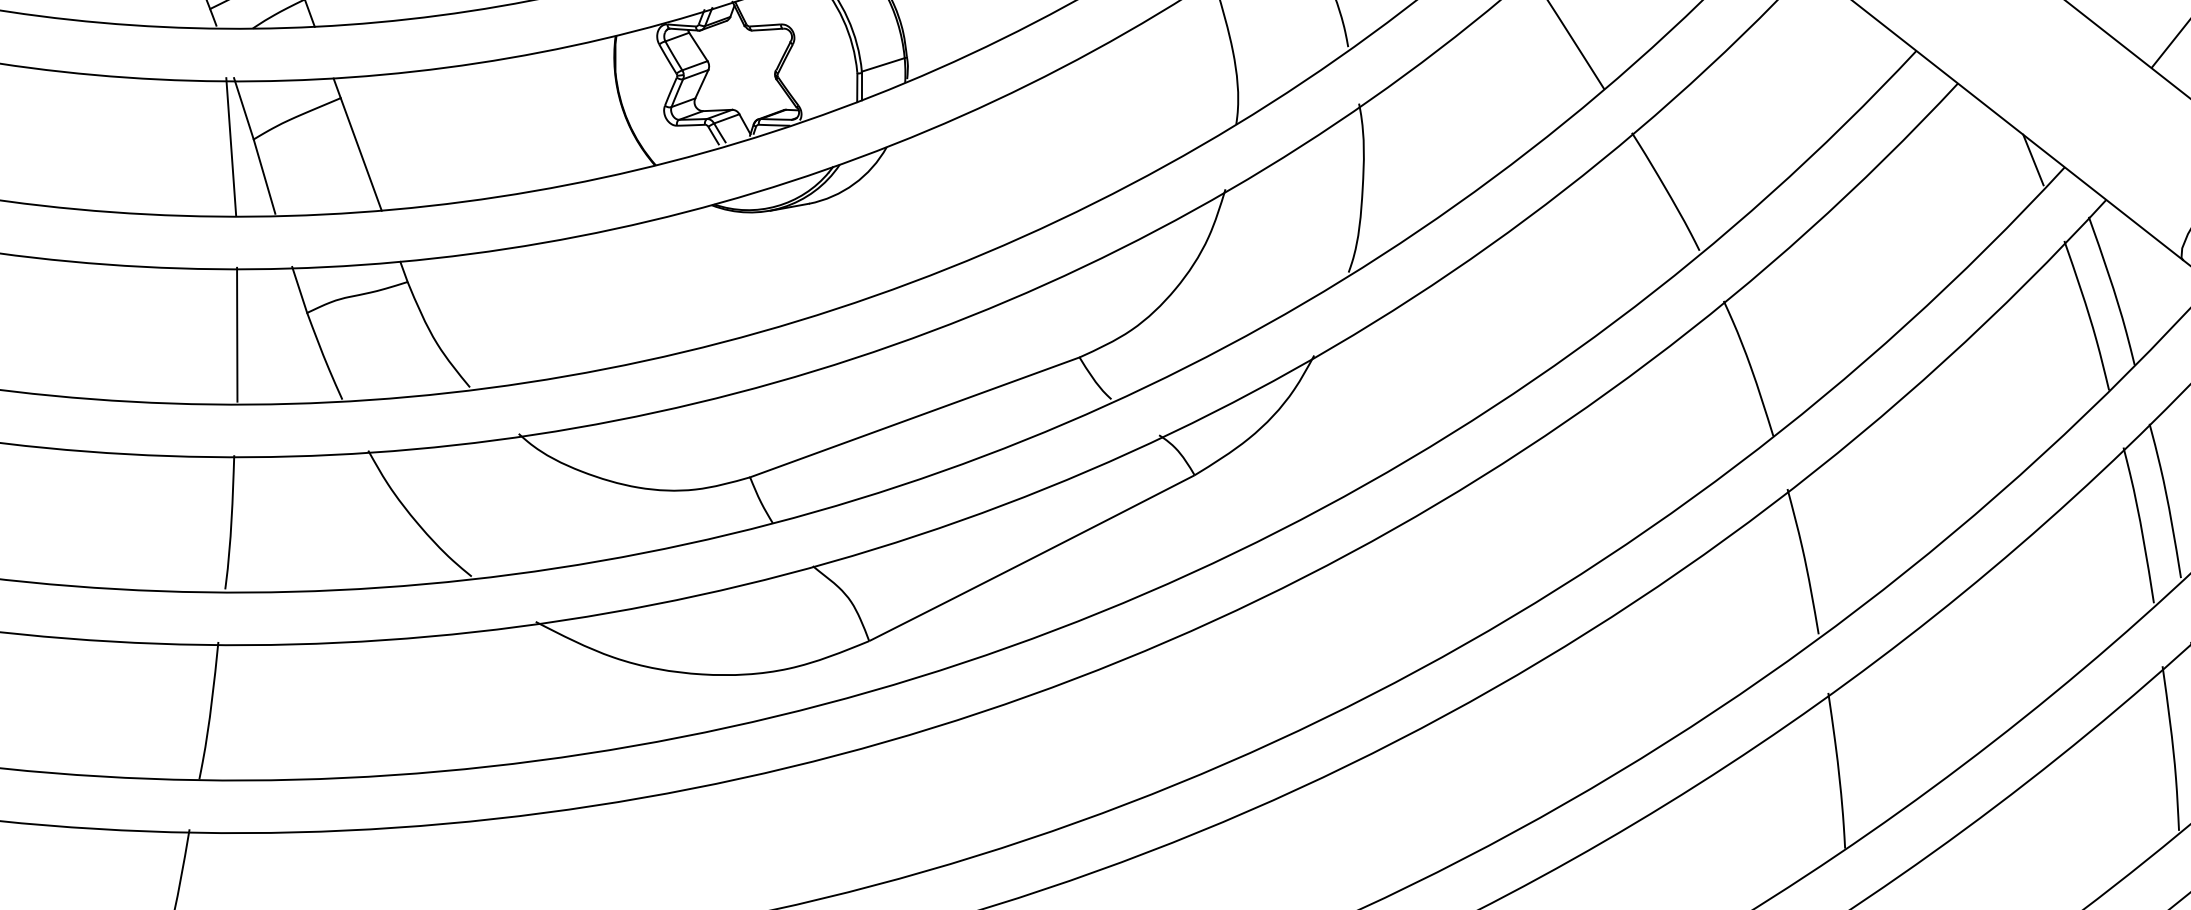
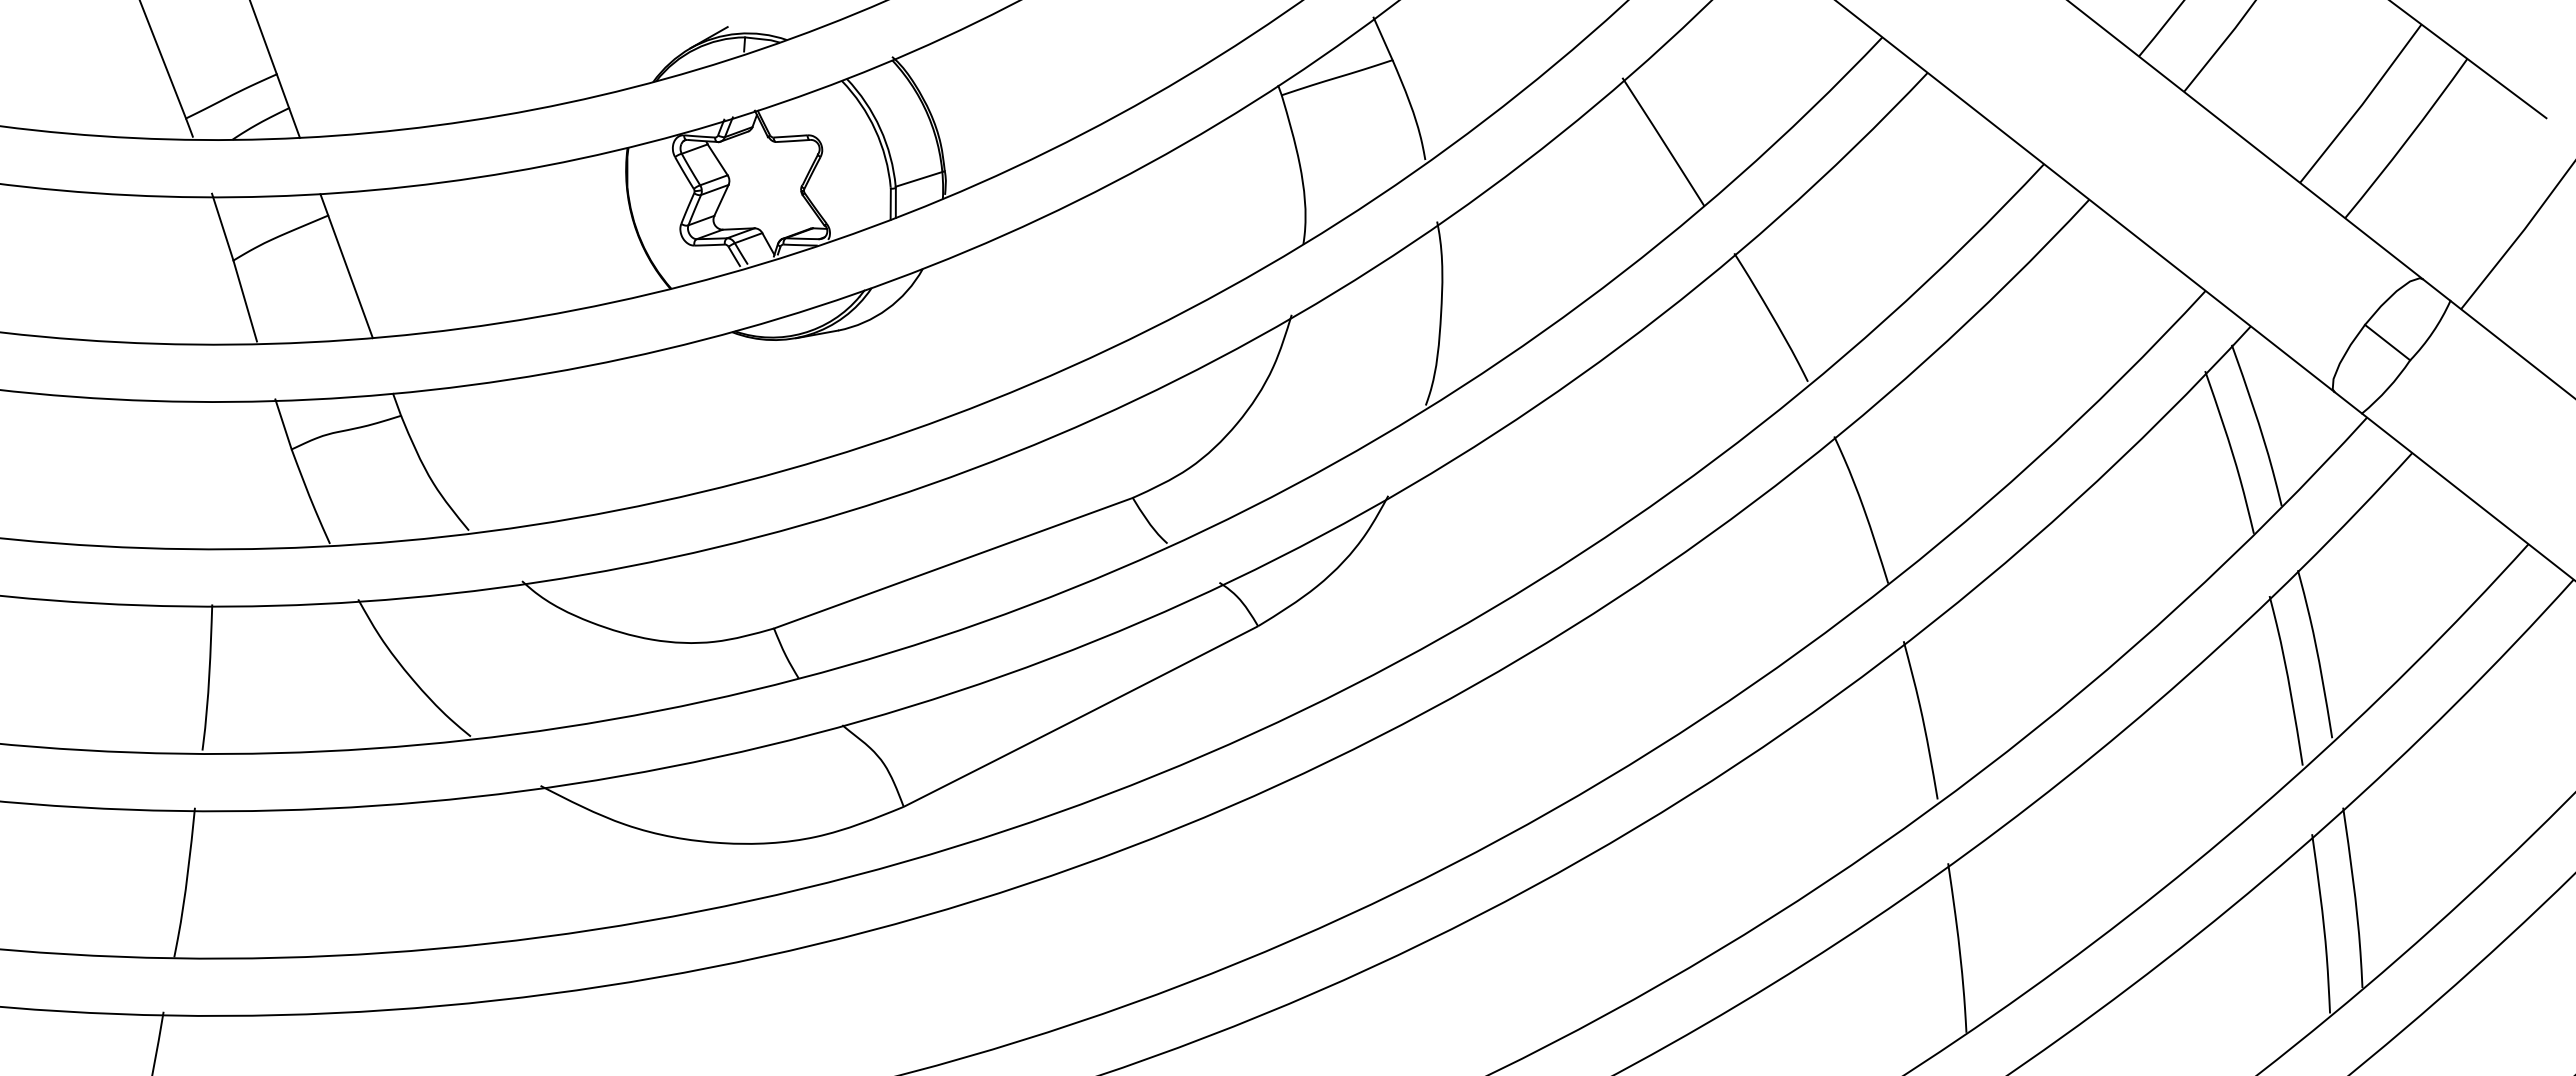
line: (230, 146) -> (208, 268), removed
line: (2033, 159) -> (2171, 282), removed
line: (237, 334) -> (215, 473), removed

